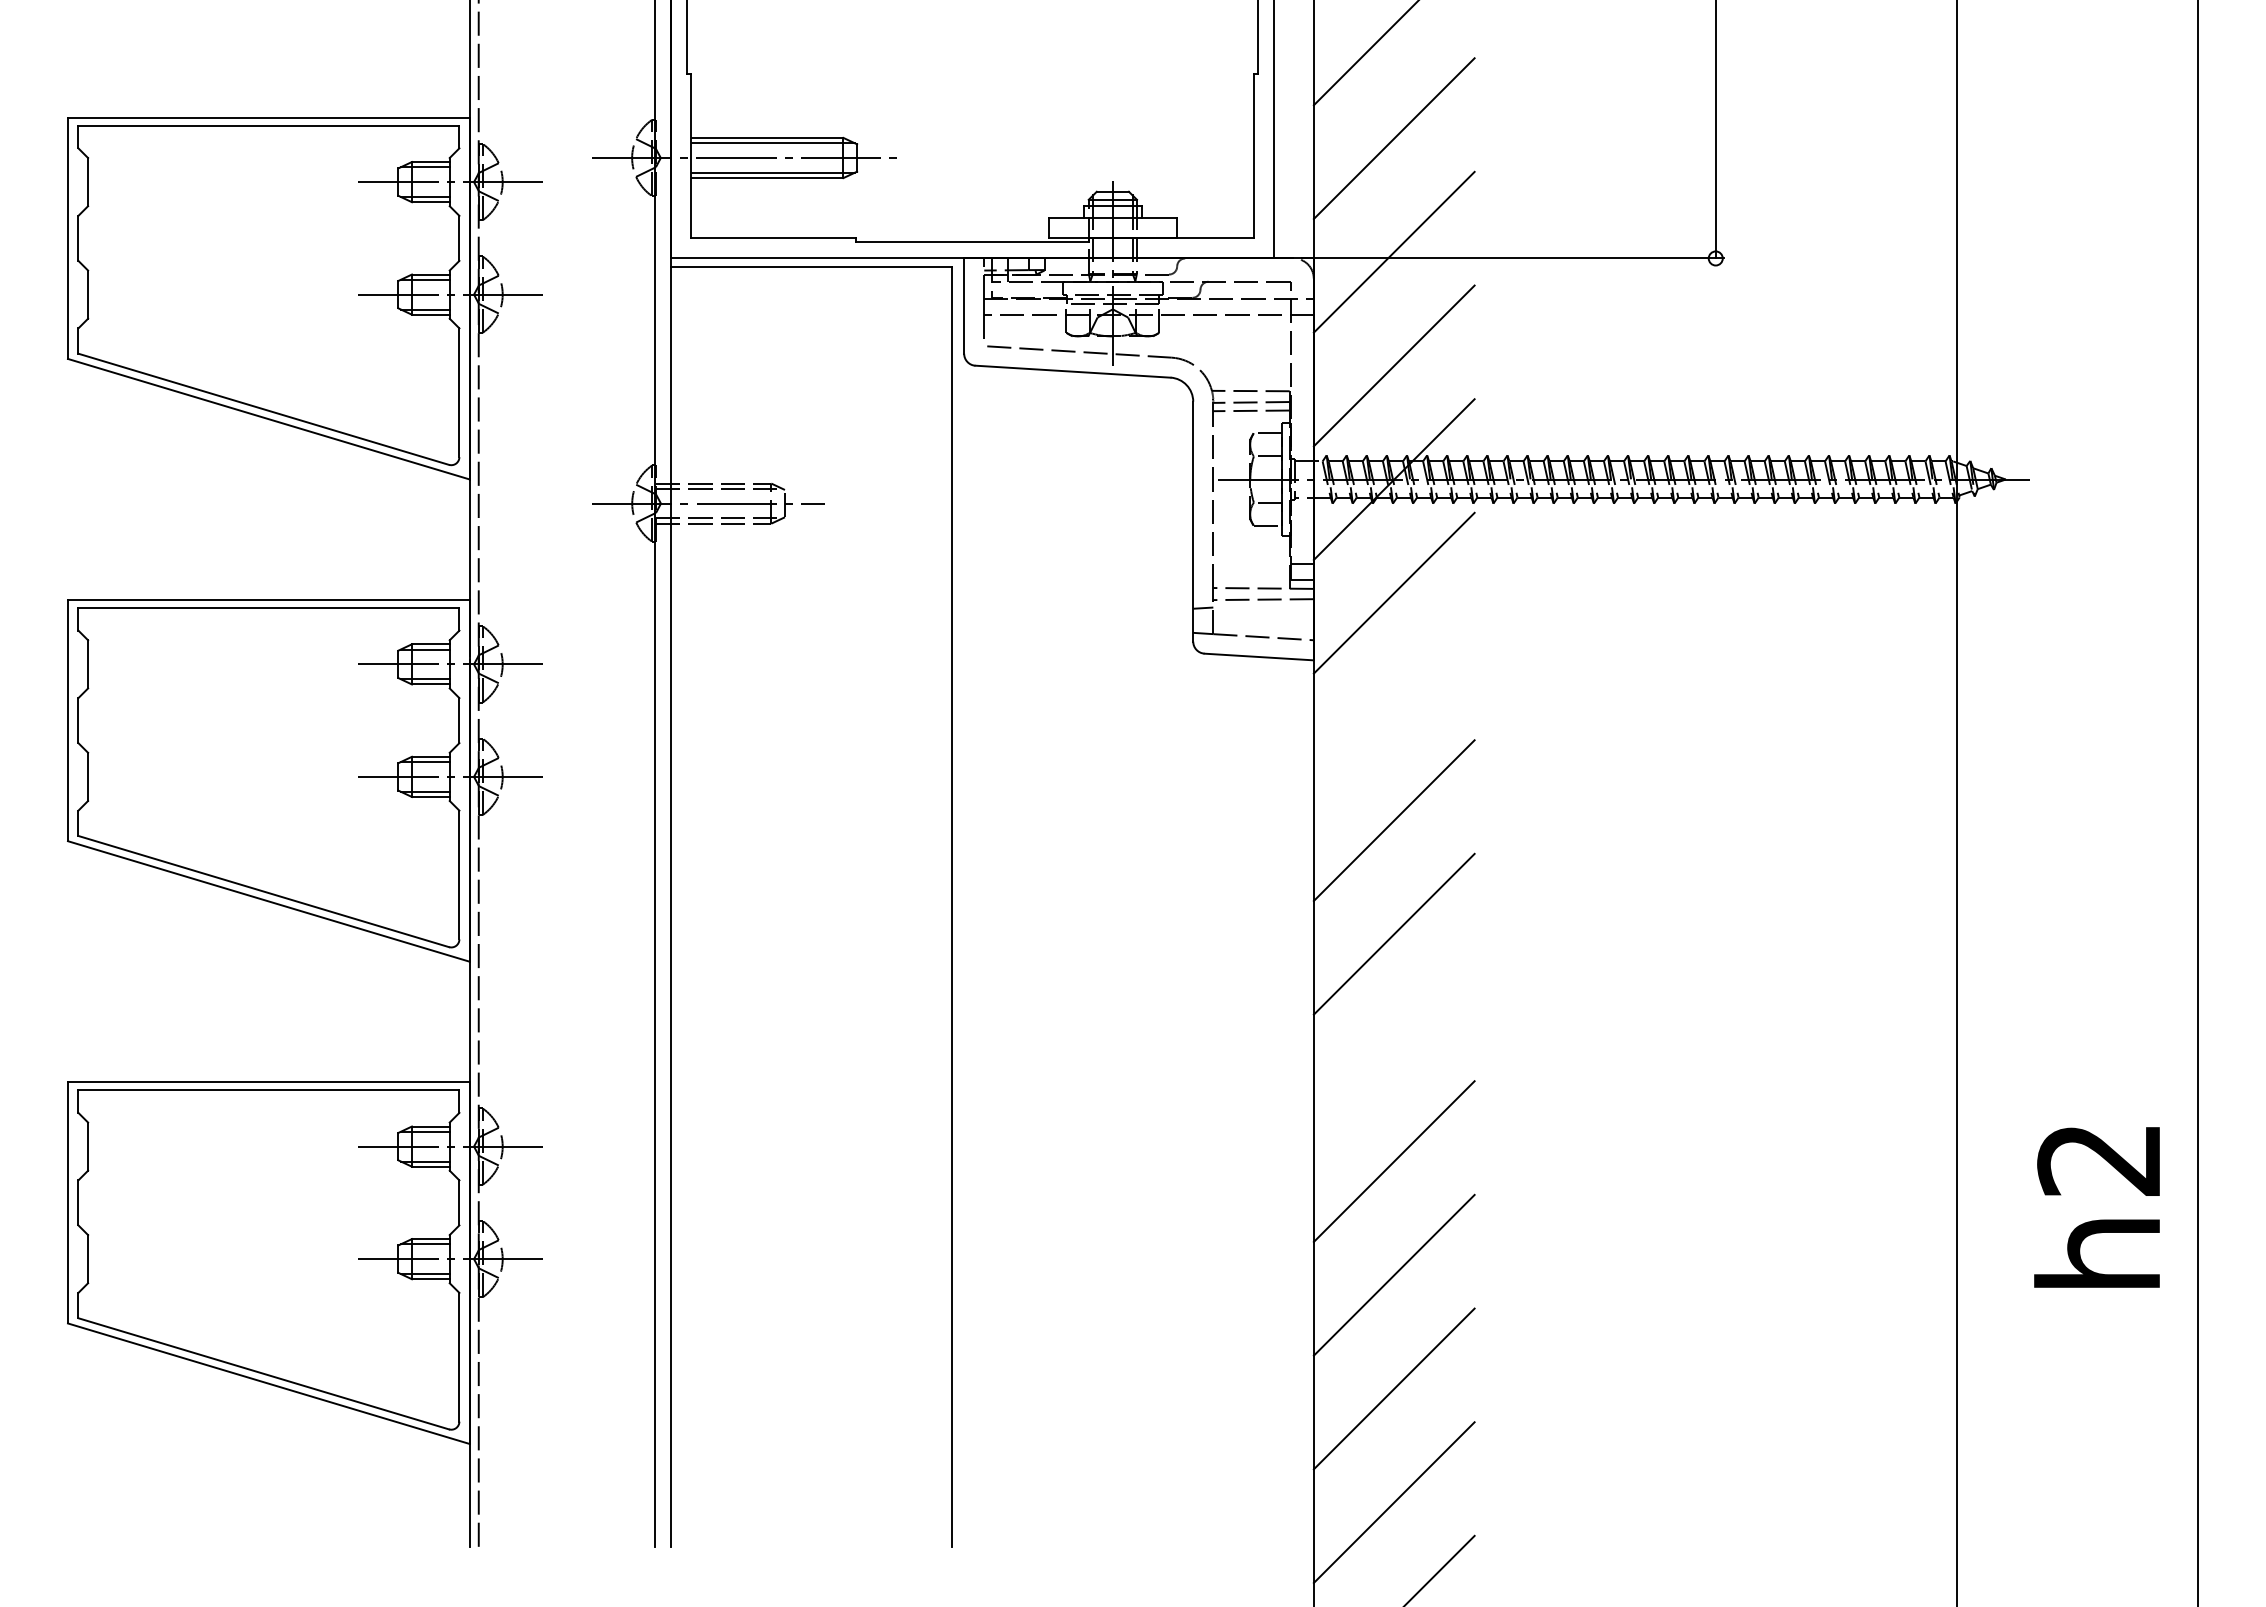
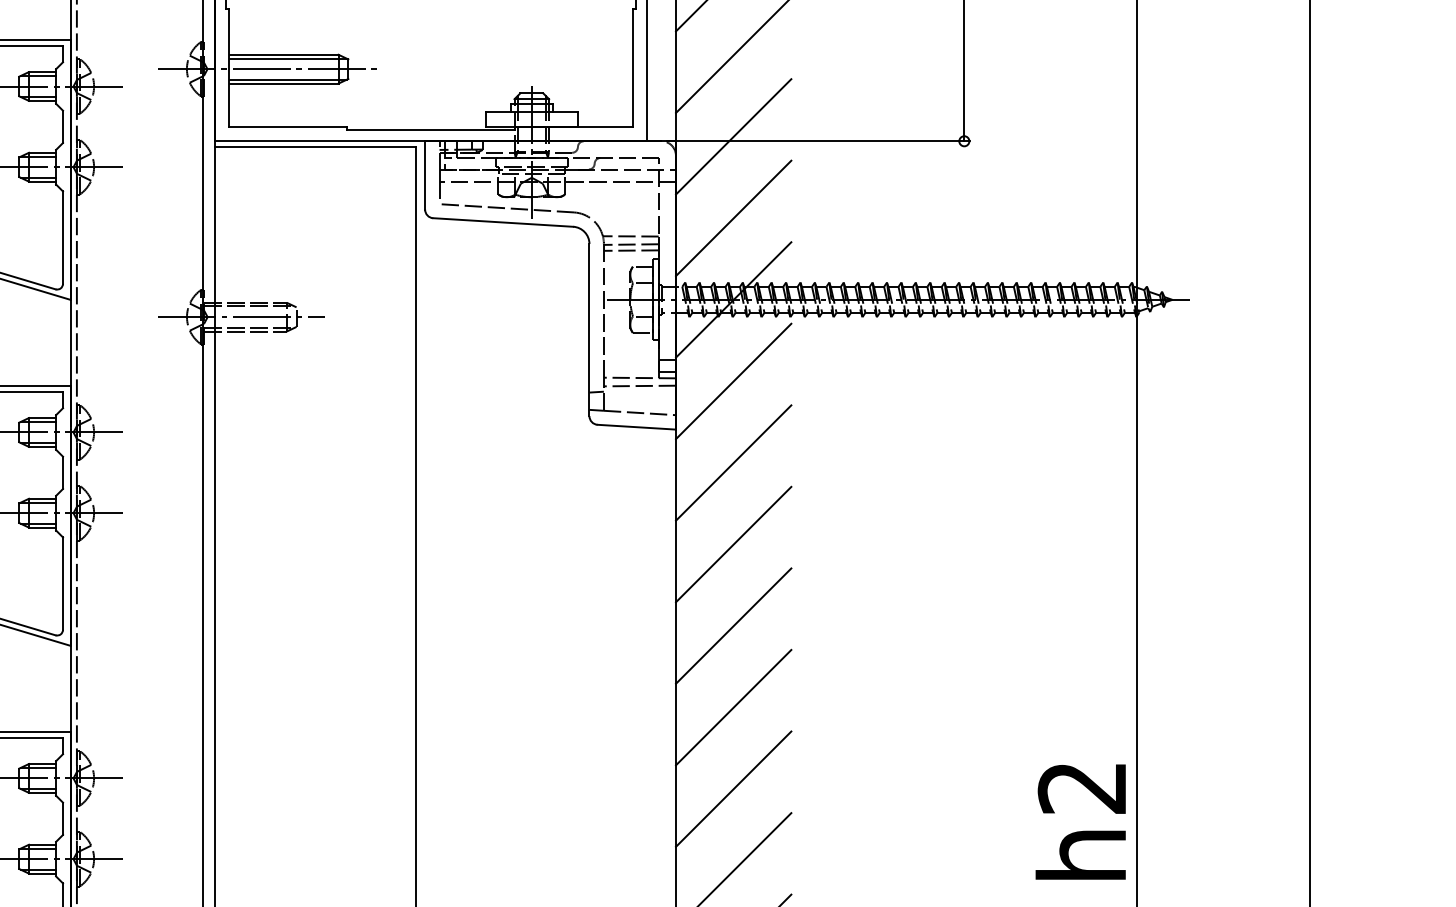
line: (1393, 706) -> (733, 462), added
line: (1393, 1047) -> (733, 707), added
text: (2096, 1207) -> (1080, 822), moved

